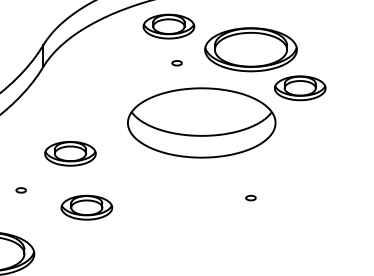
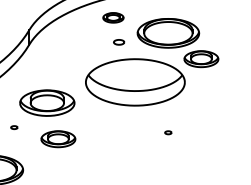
part: (169, 26) -> (113, 17), size x0.6
part: (176, 63) -> (118, 42), size x1.6
part: (70, 152) -> (47, 102), size x1.6

